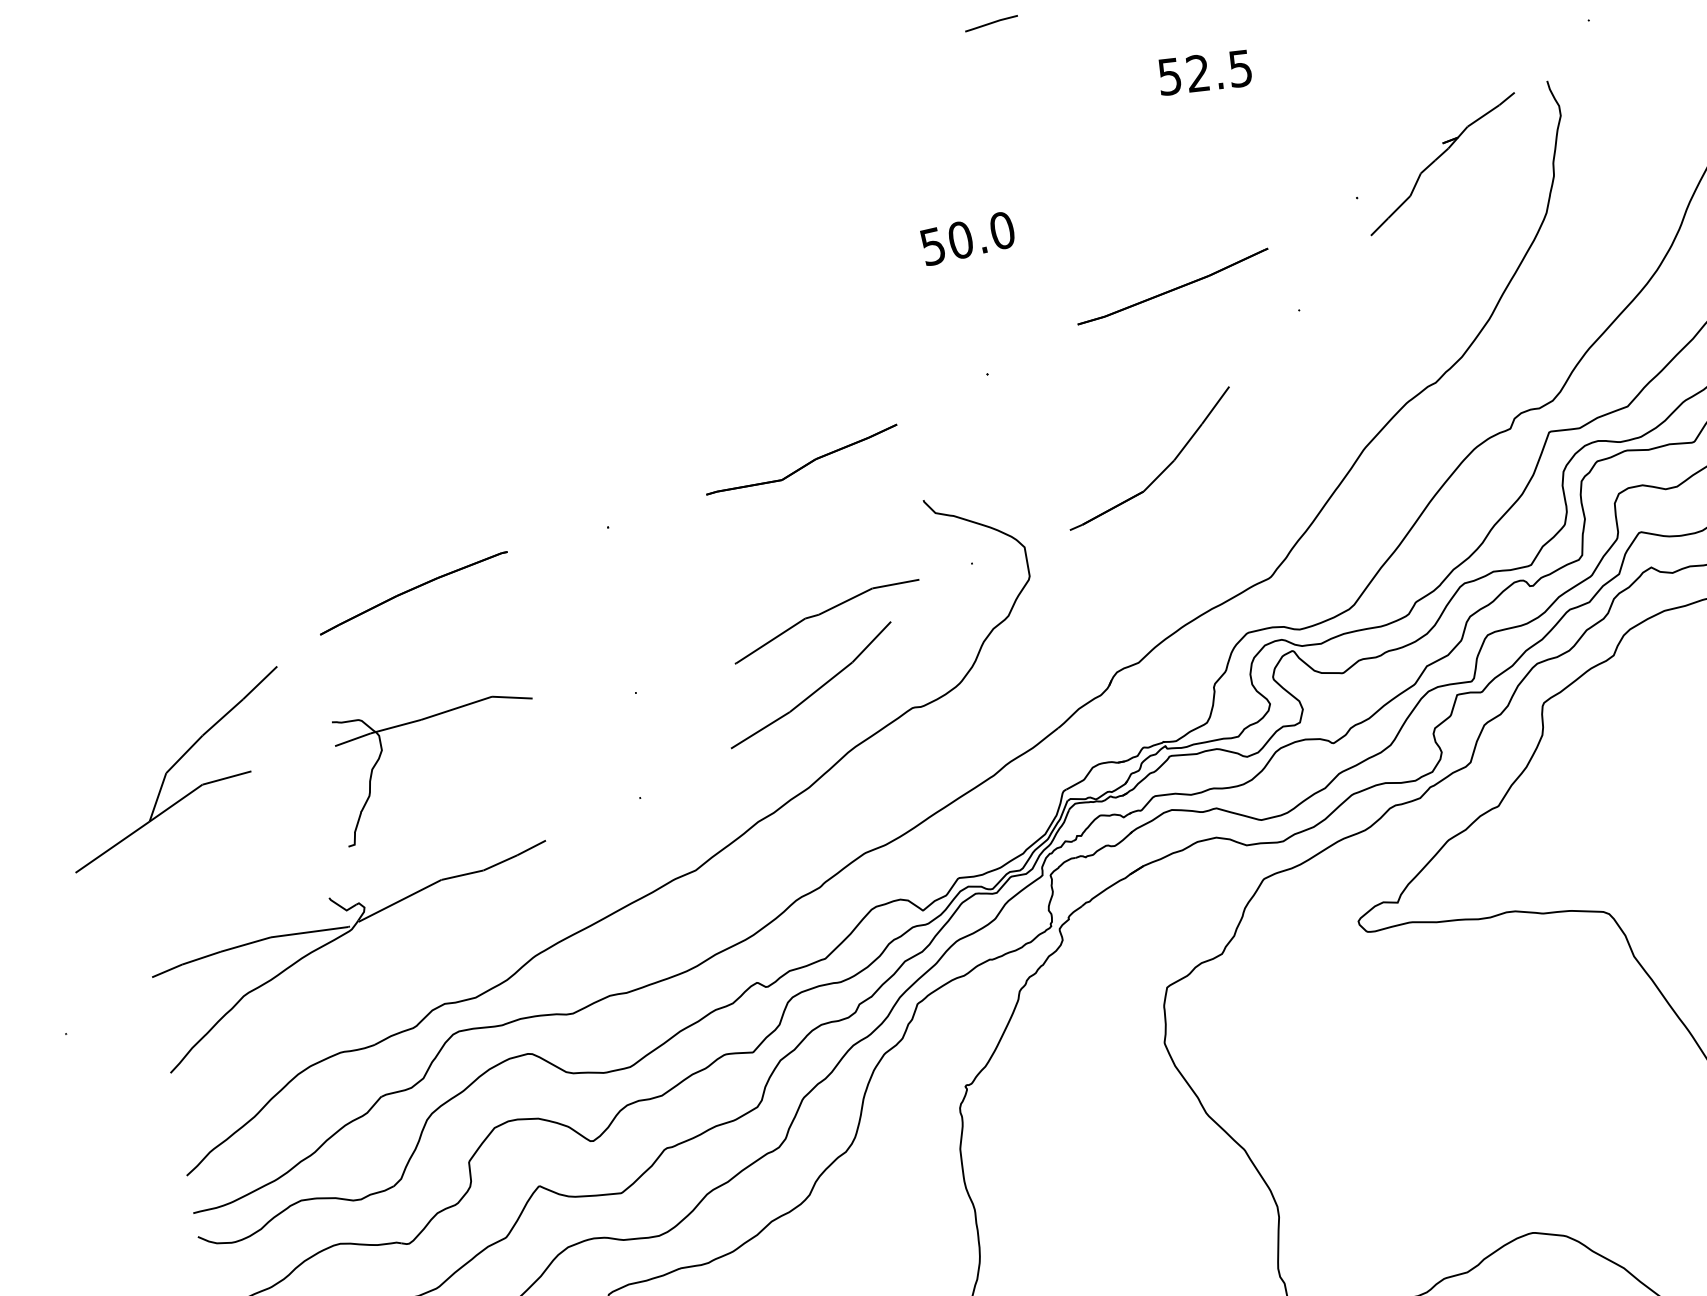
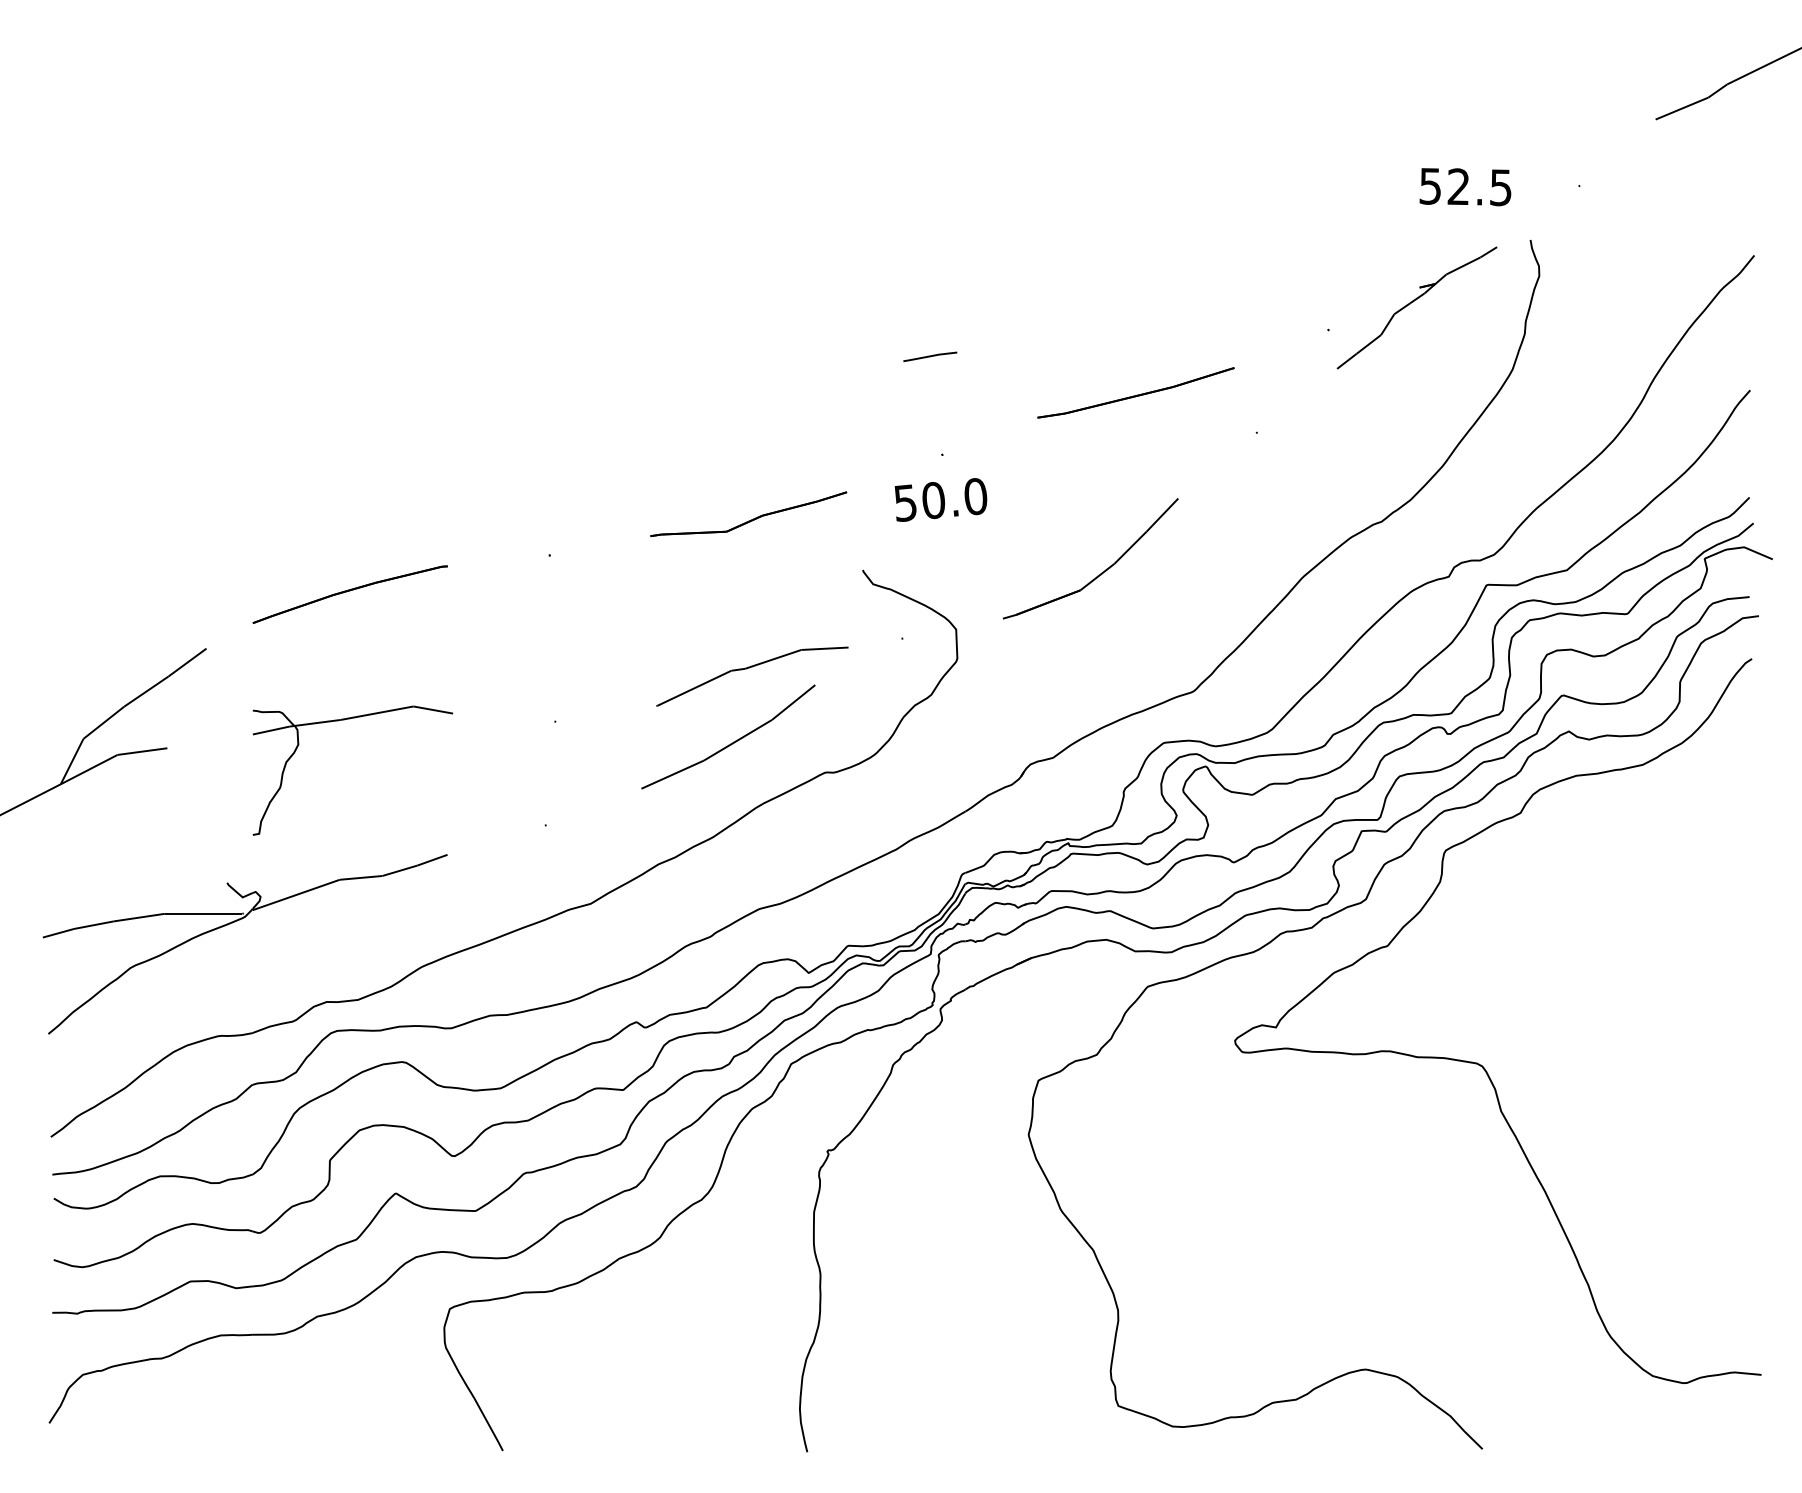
line: (991, 23) -> (930, 356), moved
text: (1205, 73) -> (1465, 187), moved
text: (967, 238) -> (940, 499), moved

